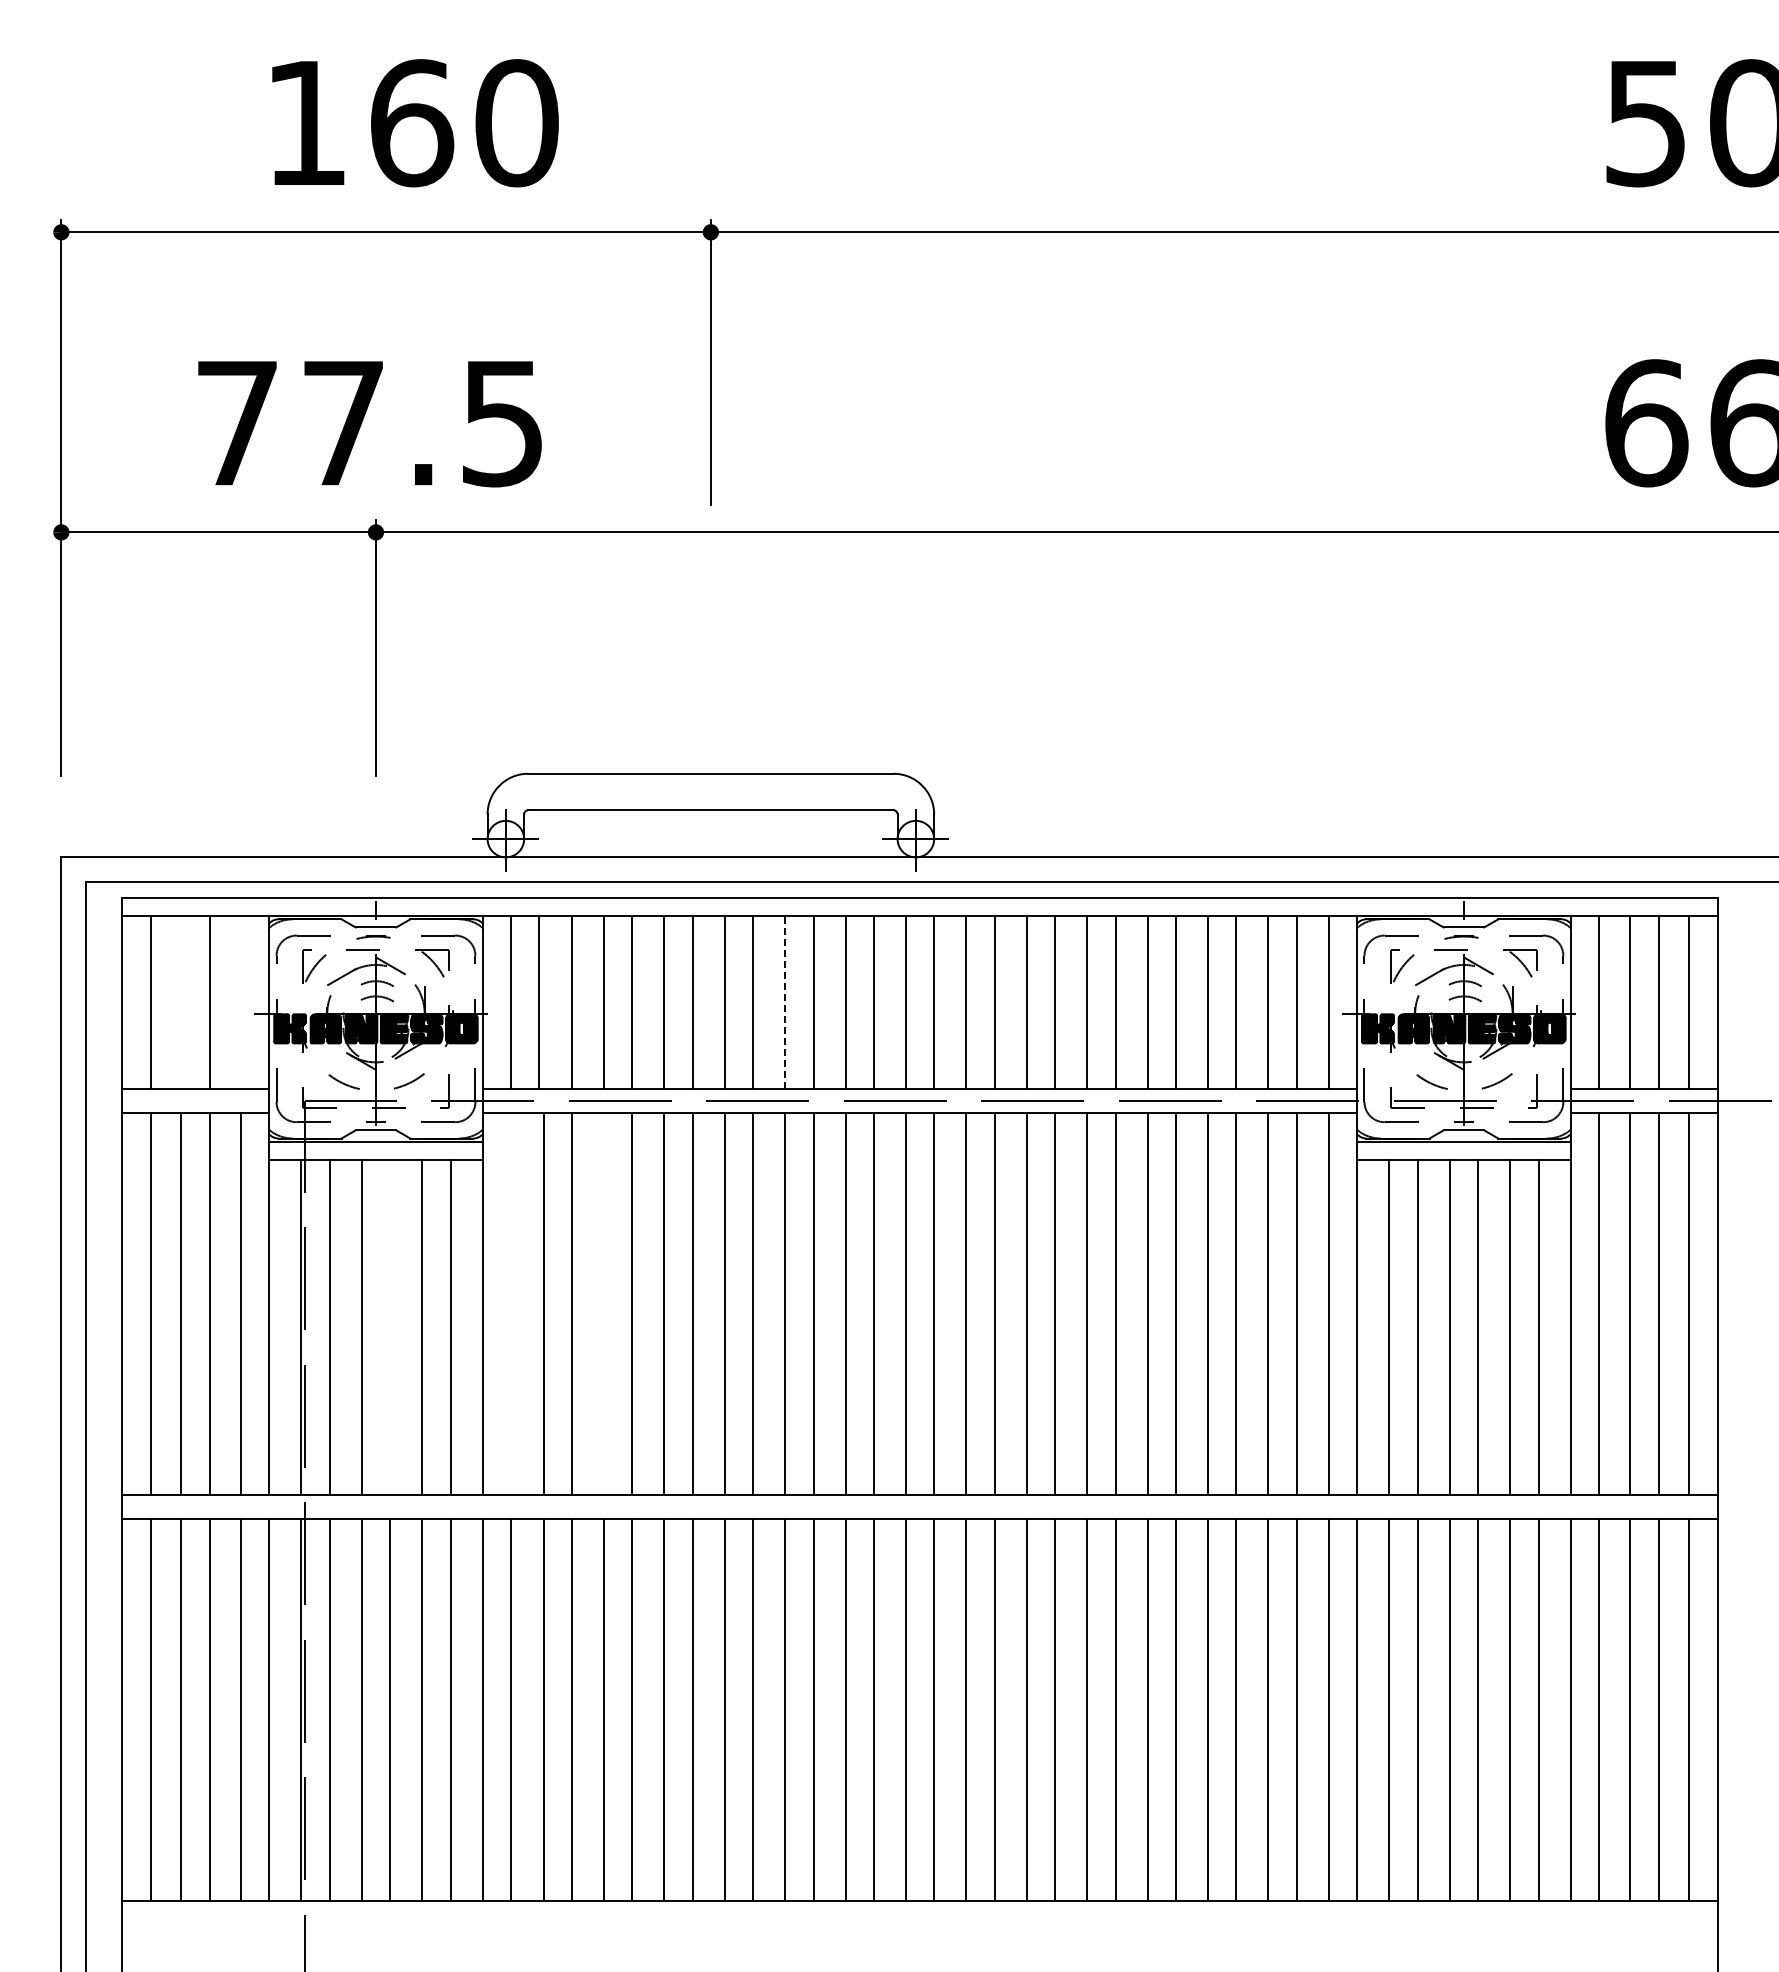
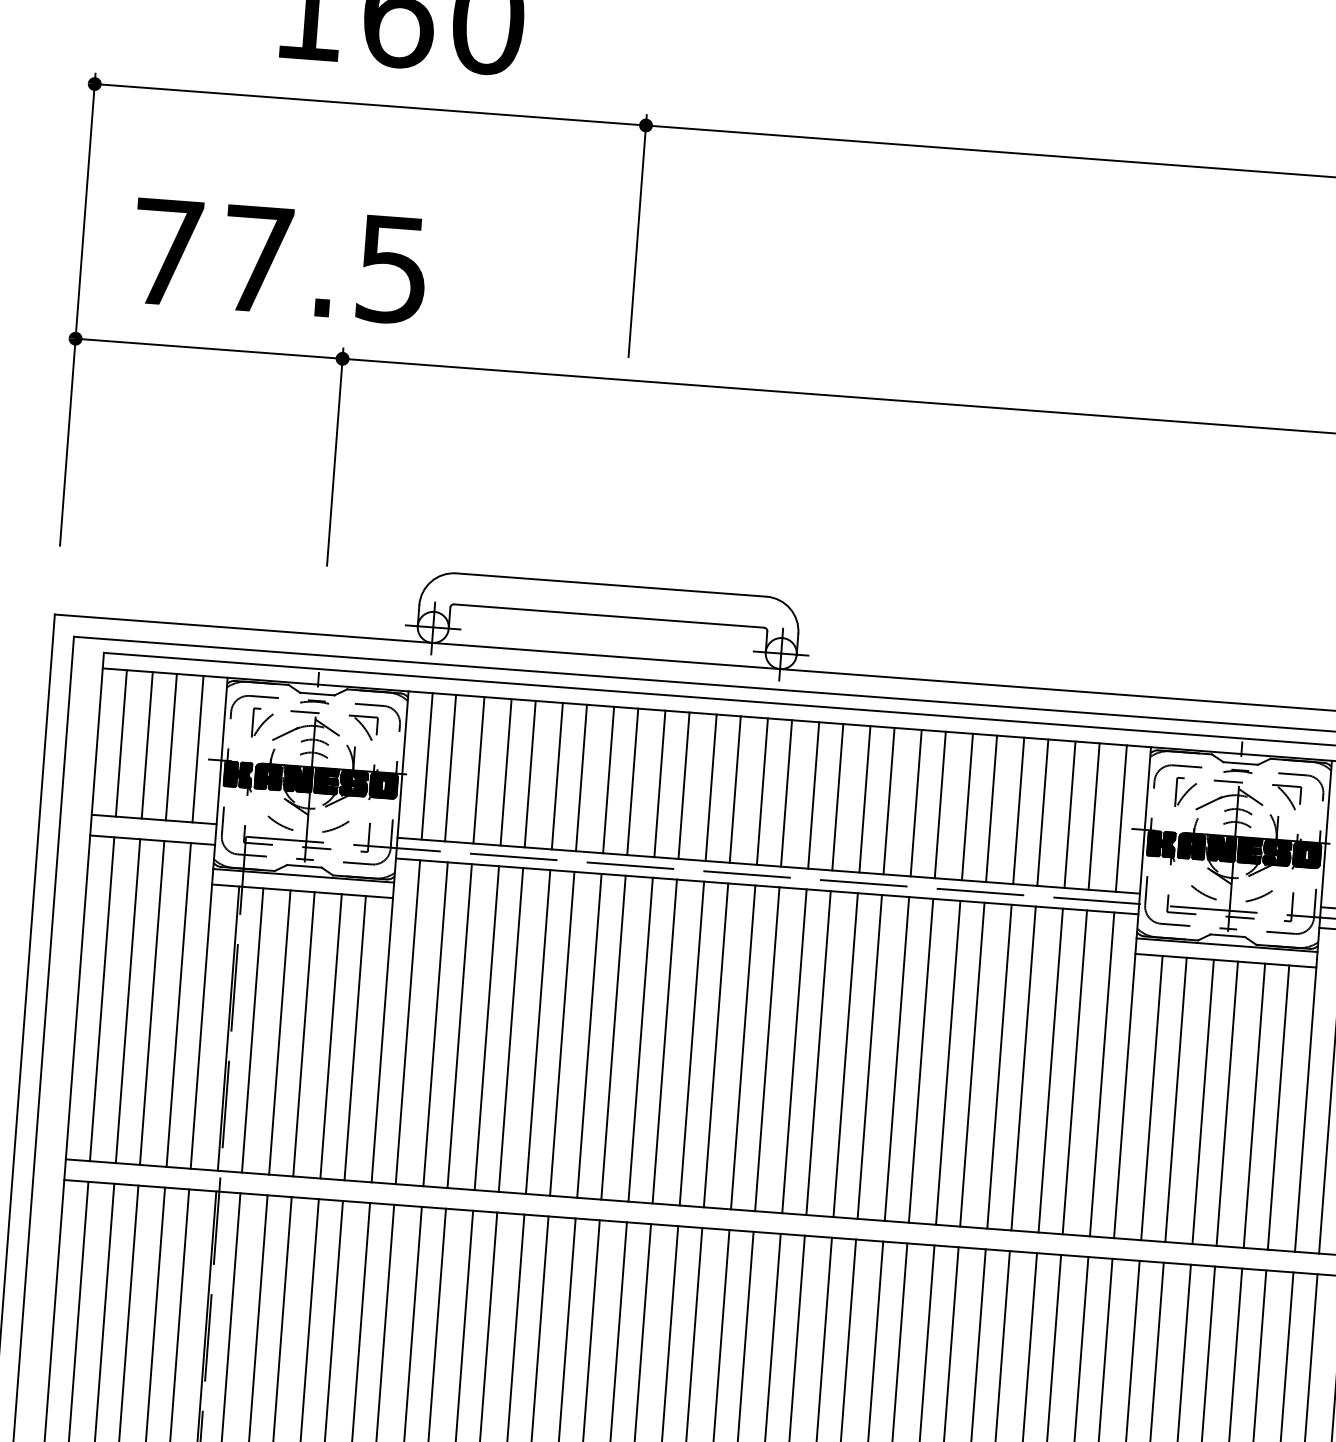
text: (369, 424) -> (279, 261), moved
line: (181, 1002) -> (147, 745), added
line: (240, 1002) -> (197, 749), added
line: (785, 1002) -> (660, 783), dashed -> solid
line: (510, 1303) -> (407, 1021), added
line: (603, 1303) -> (486, 1027), added
line: (390, 1326) -> (304, 1033), added

